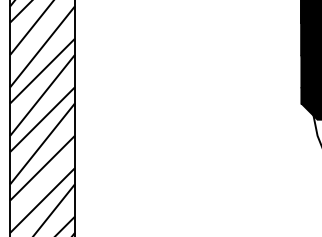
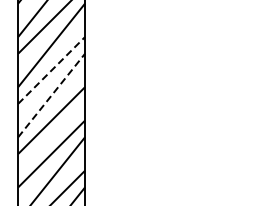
line: (42, 119) -> (51, 70), solid -> dashed
line: (42, 143) -> (51, 95), solid -> dashed

